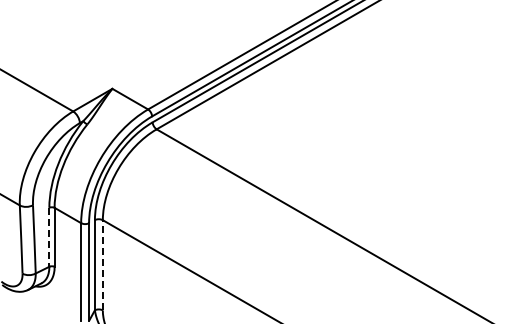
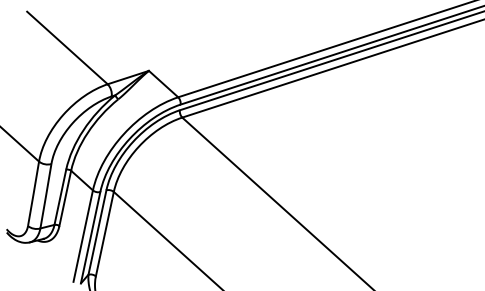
line: (49, 237) -> (60, 197), dashed -> solid
line: (102, 264) -> (104, 233), dashed -> solid

